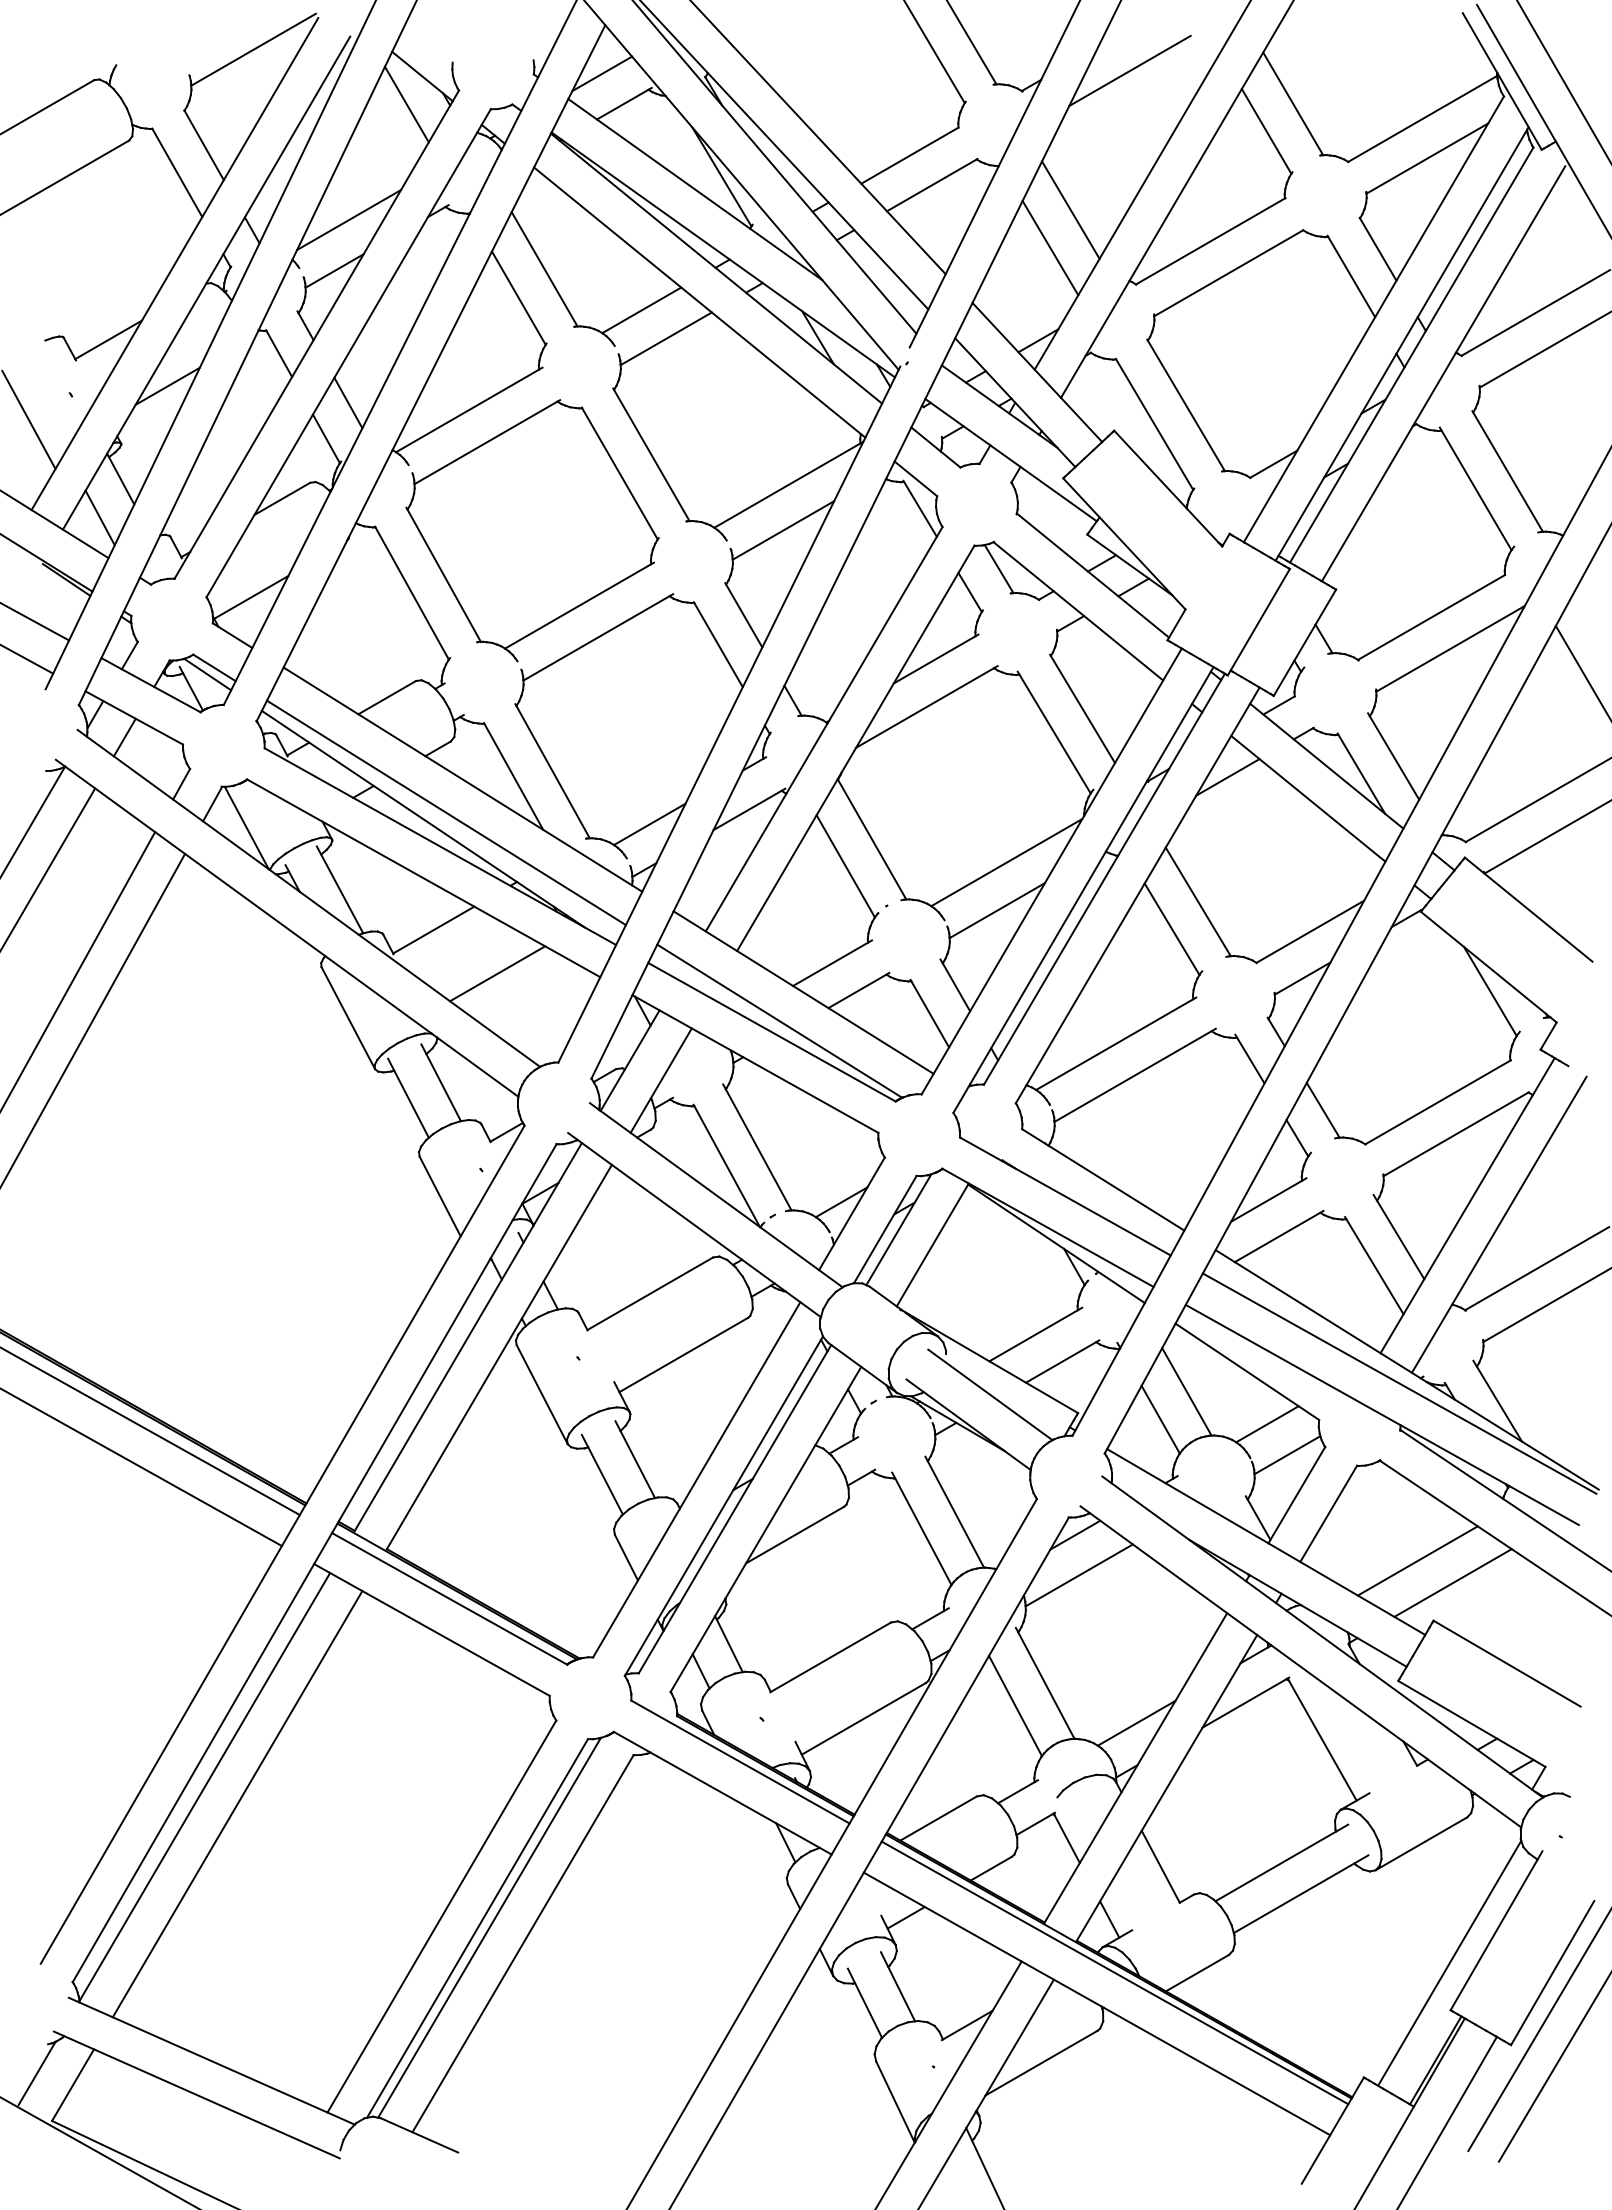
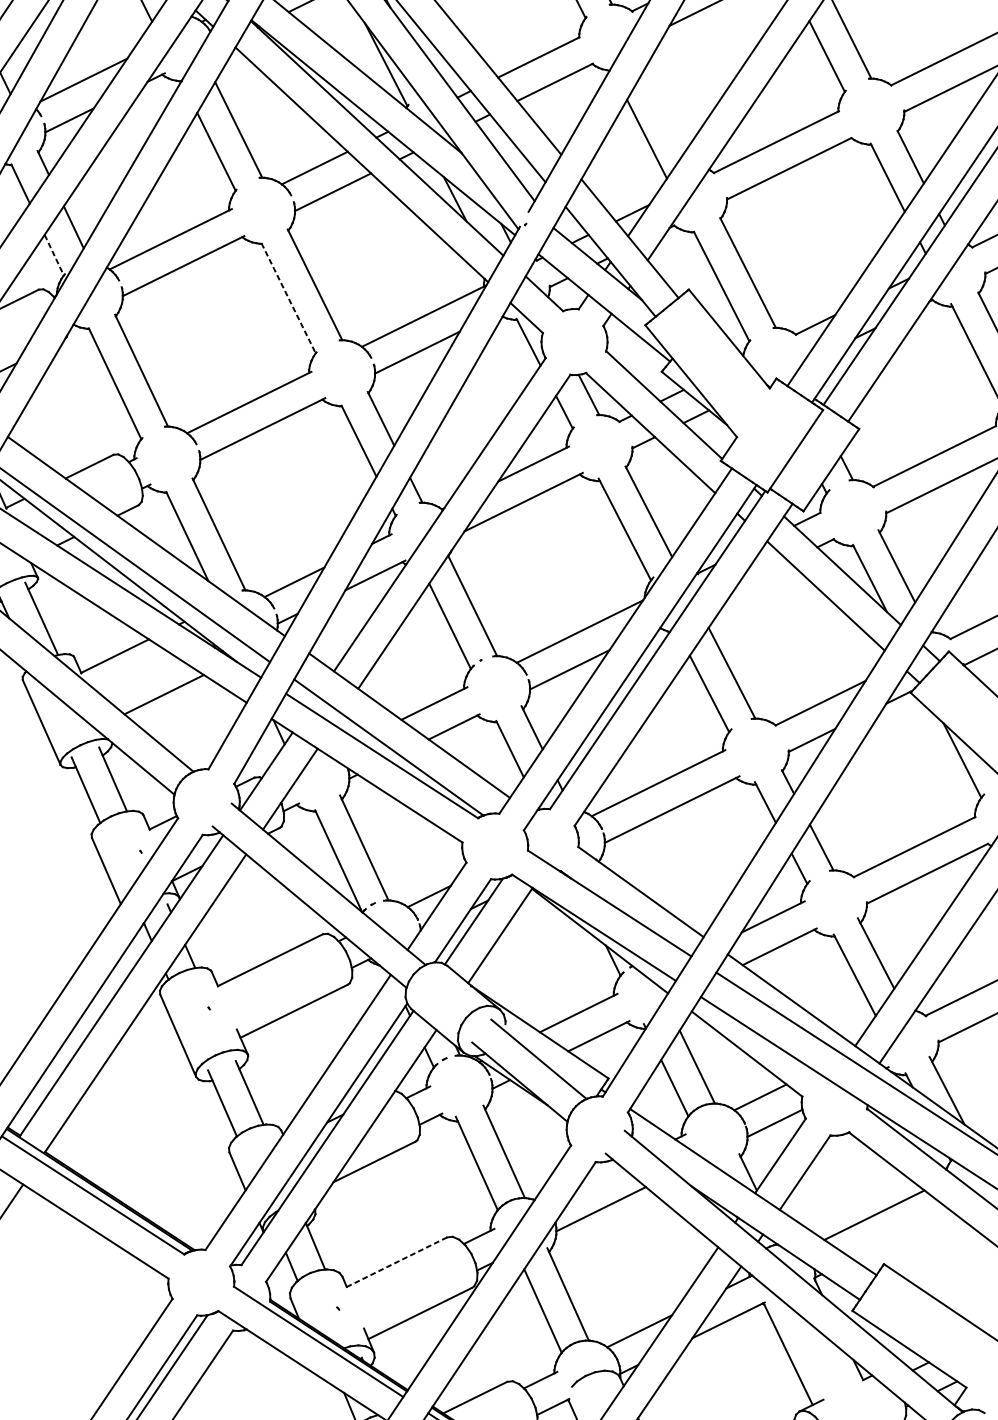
line: (1070, 209) -> (665, 109), removed
line: (326, 438) -> (54, 254), solid -> dashed
line: (620, 473) -> (289, 298), solid -> dashed
line: (1227, 777) -> (762, 574), removed
line: (1075, 1534) -> (600, 1176), removed
line: (1452, 1582) -> (901, 1234), removed
line: (830, 1657) -> (396, 1262), solid -> dashed

